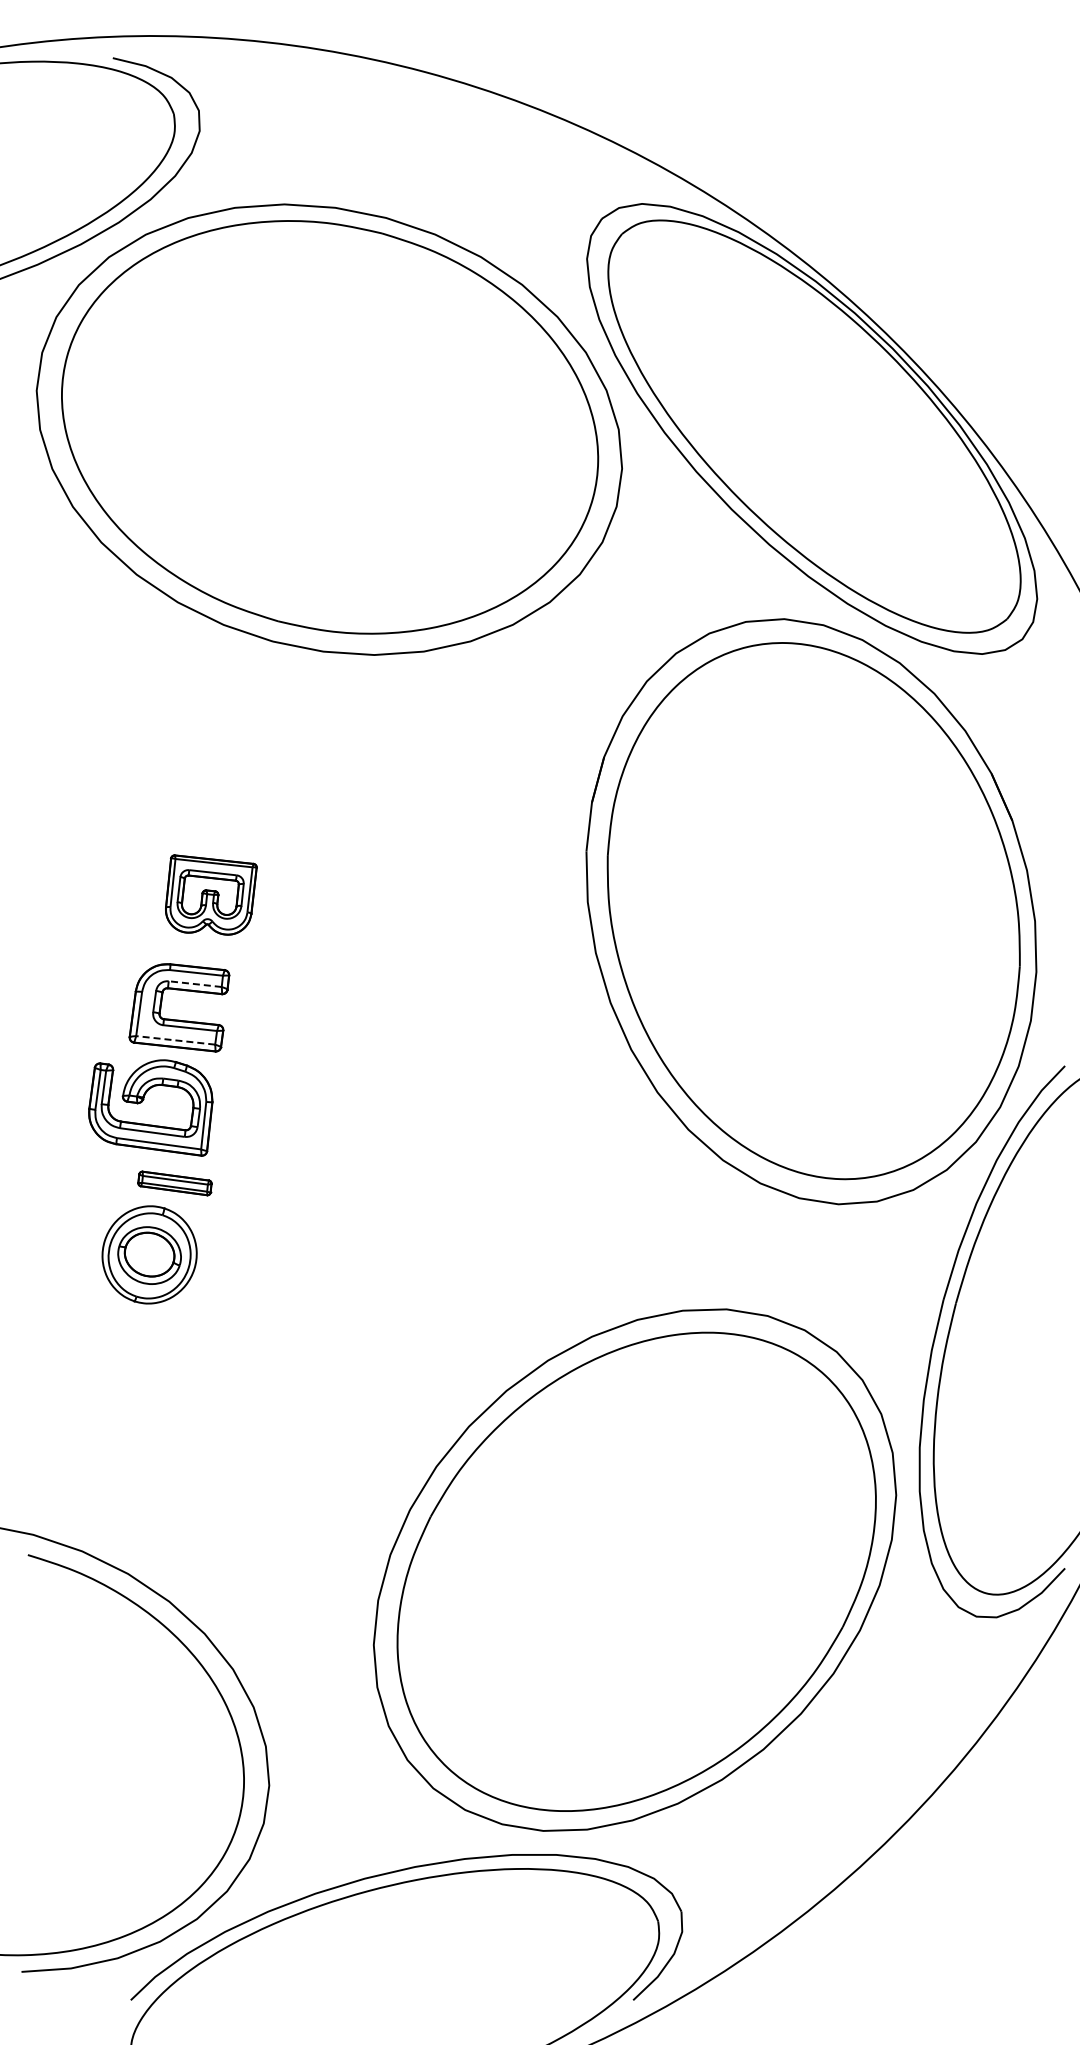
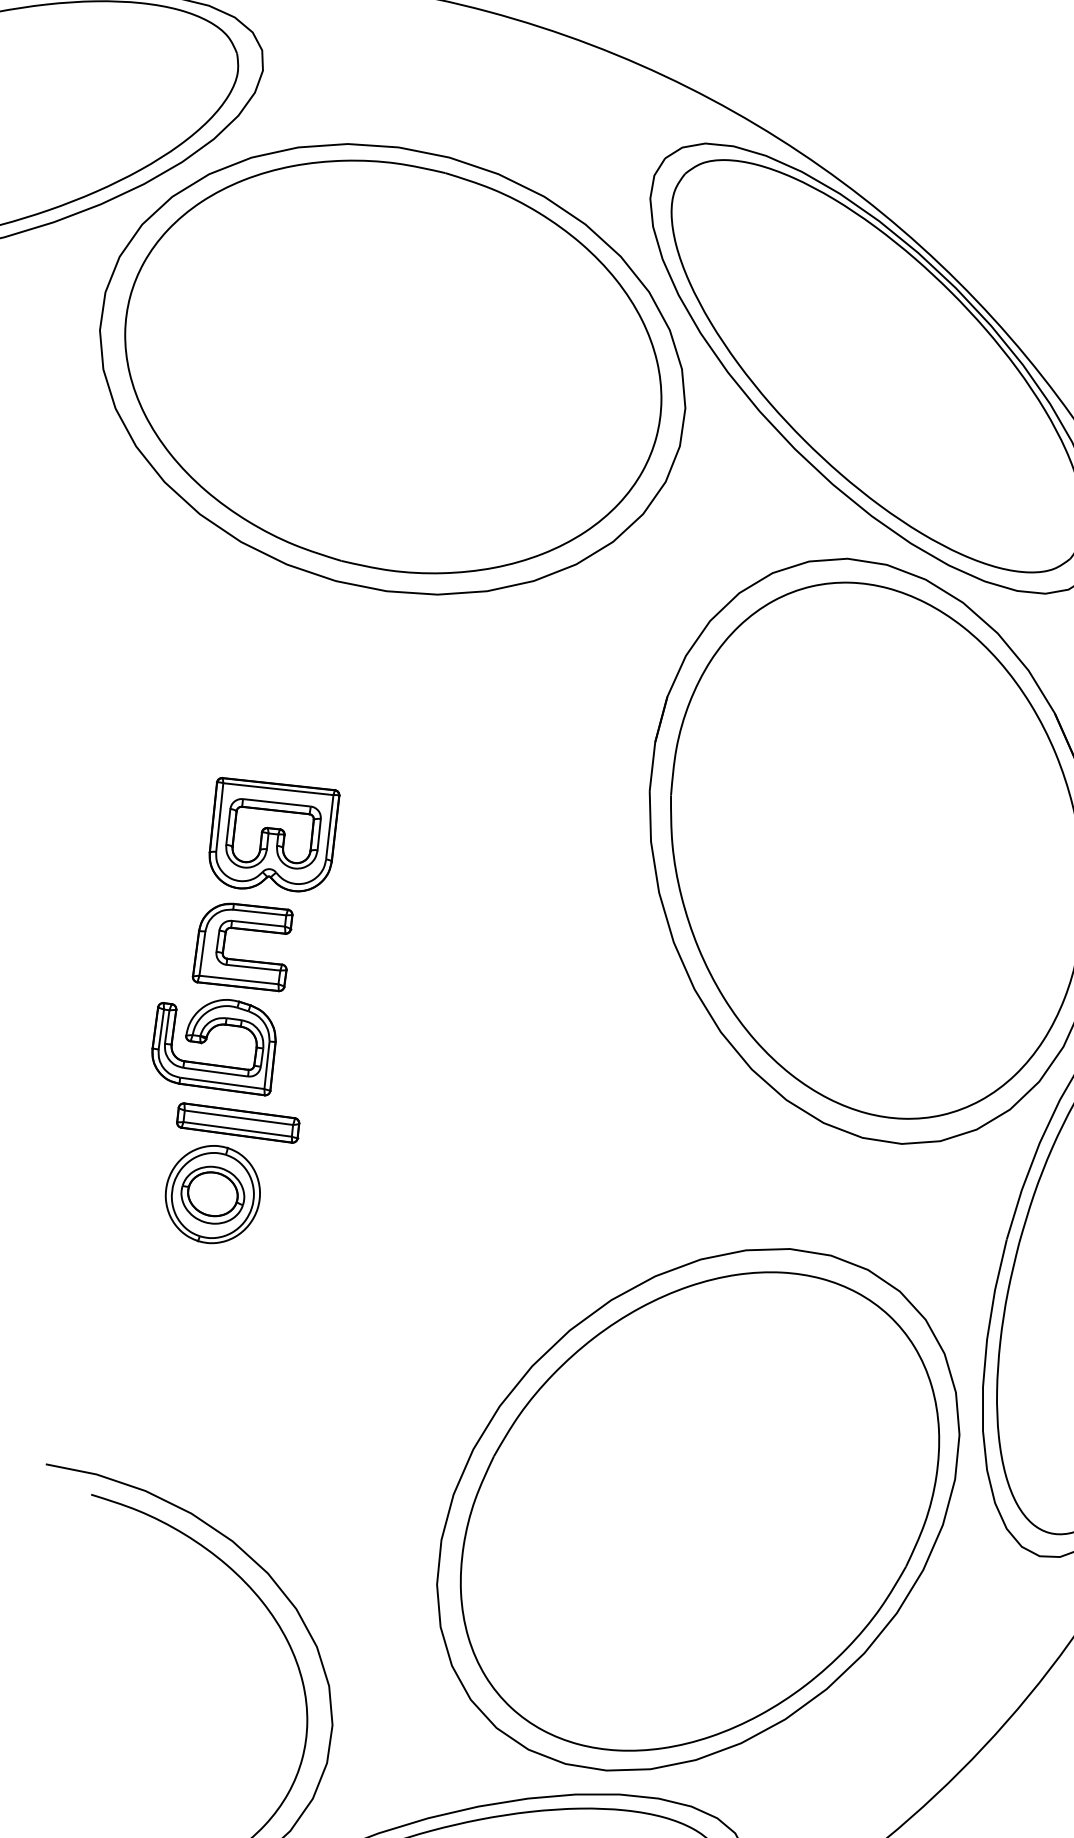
part: (211, 894) -> (274, 834), size x1.43
line: (195, 984) -> (258, 924), dashed -> solid
line: (175, 1040) -> (238, 980), dashed -> solid
part: (174, 1183) -> (237, 1123), size x1.67

